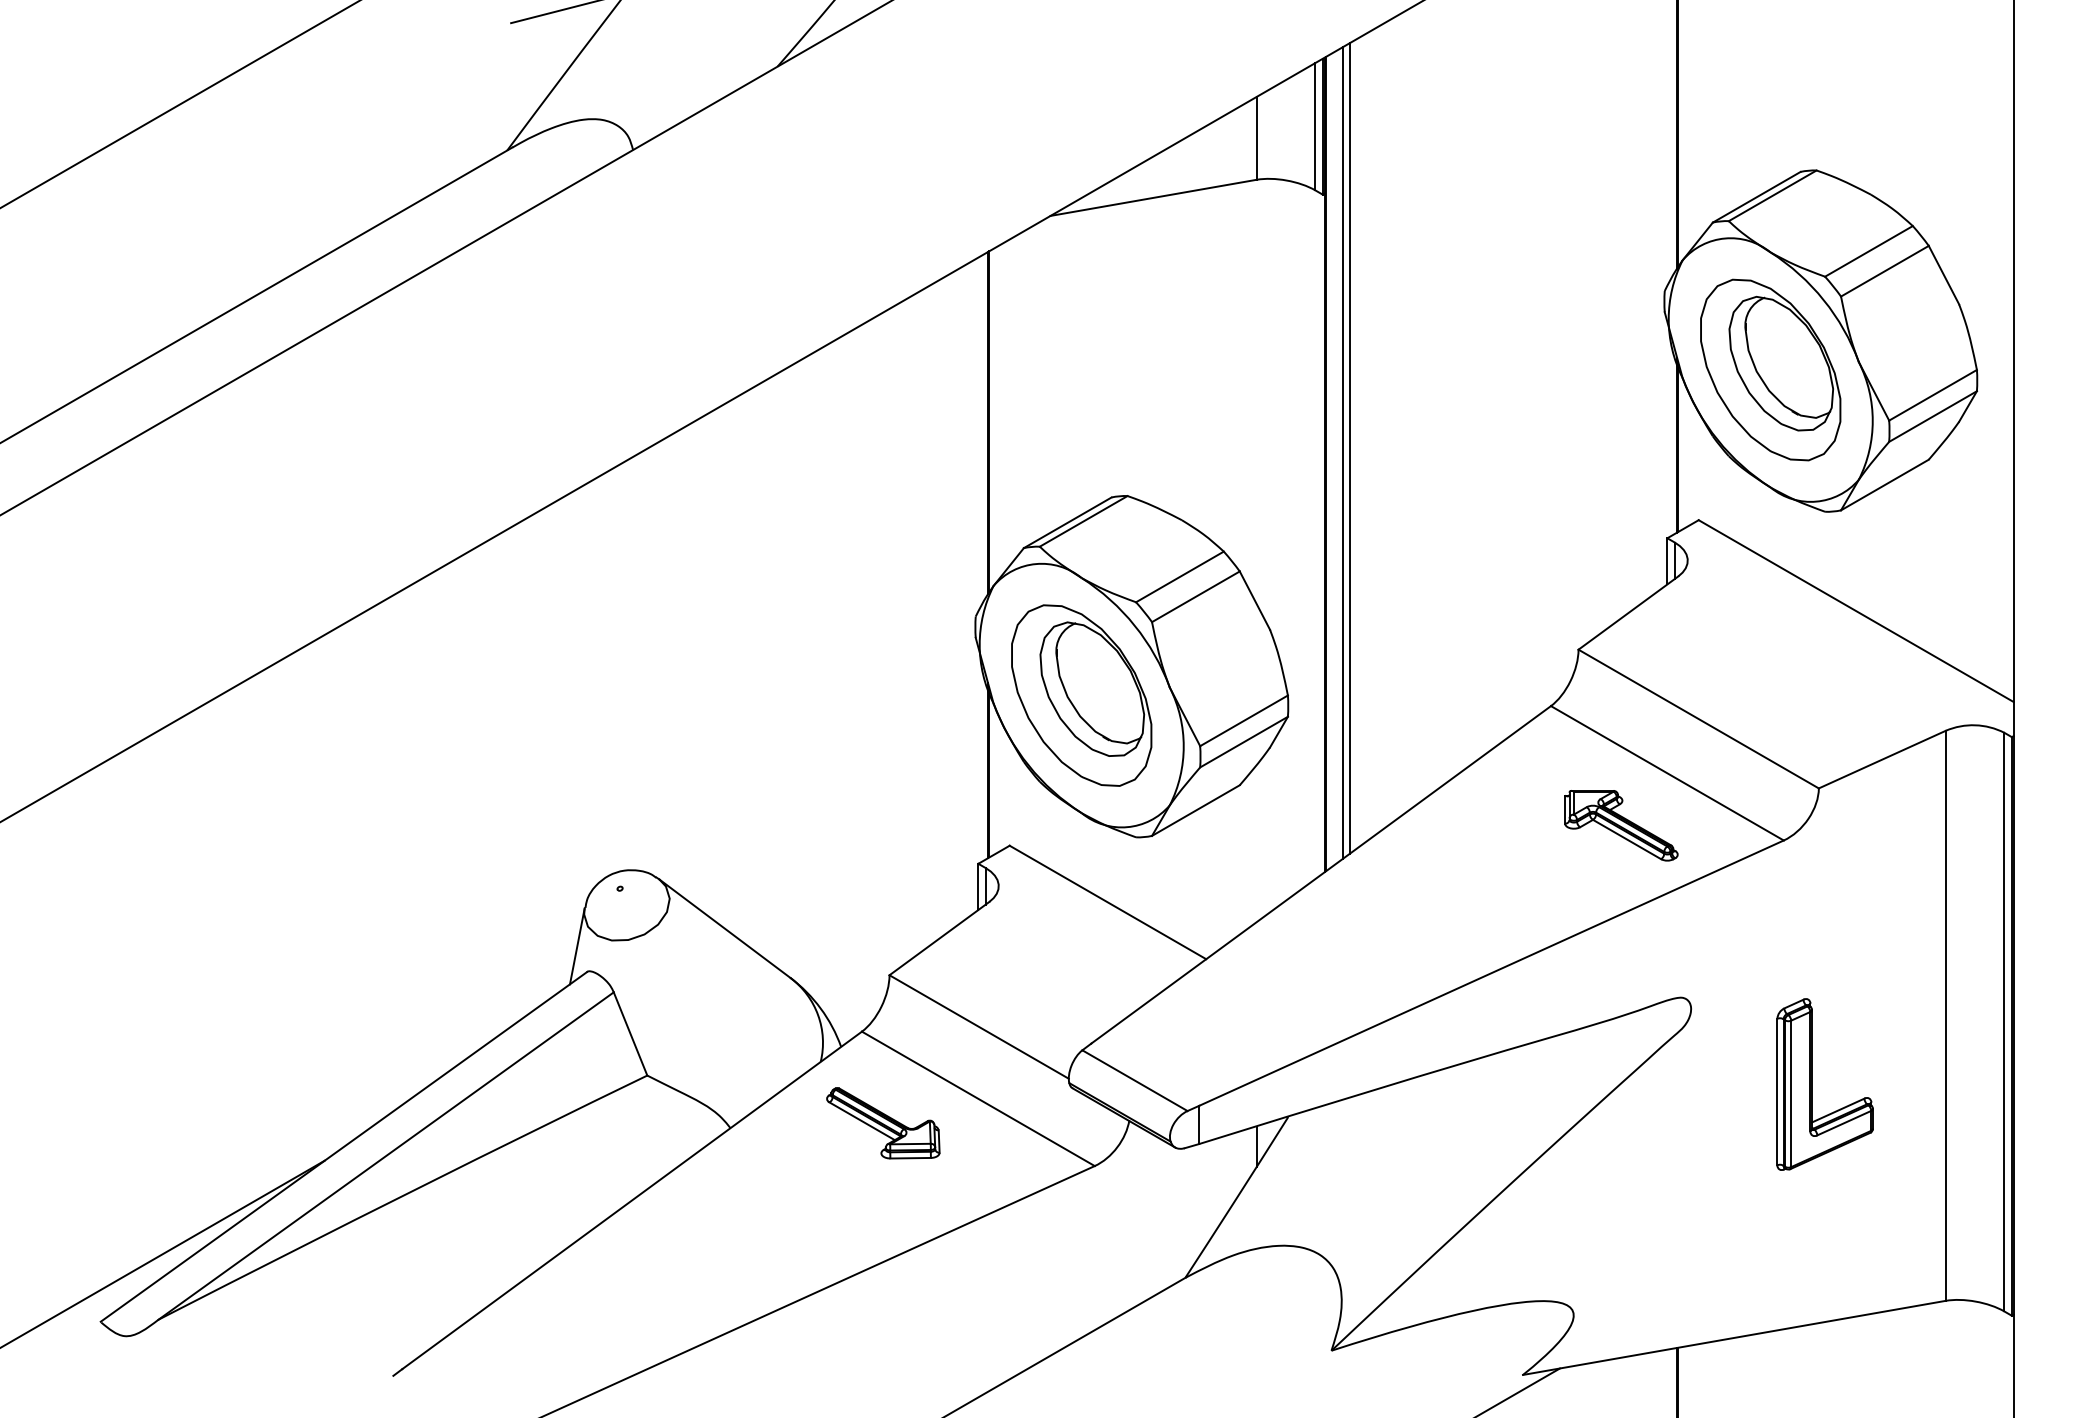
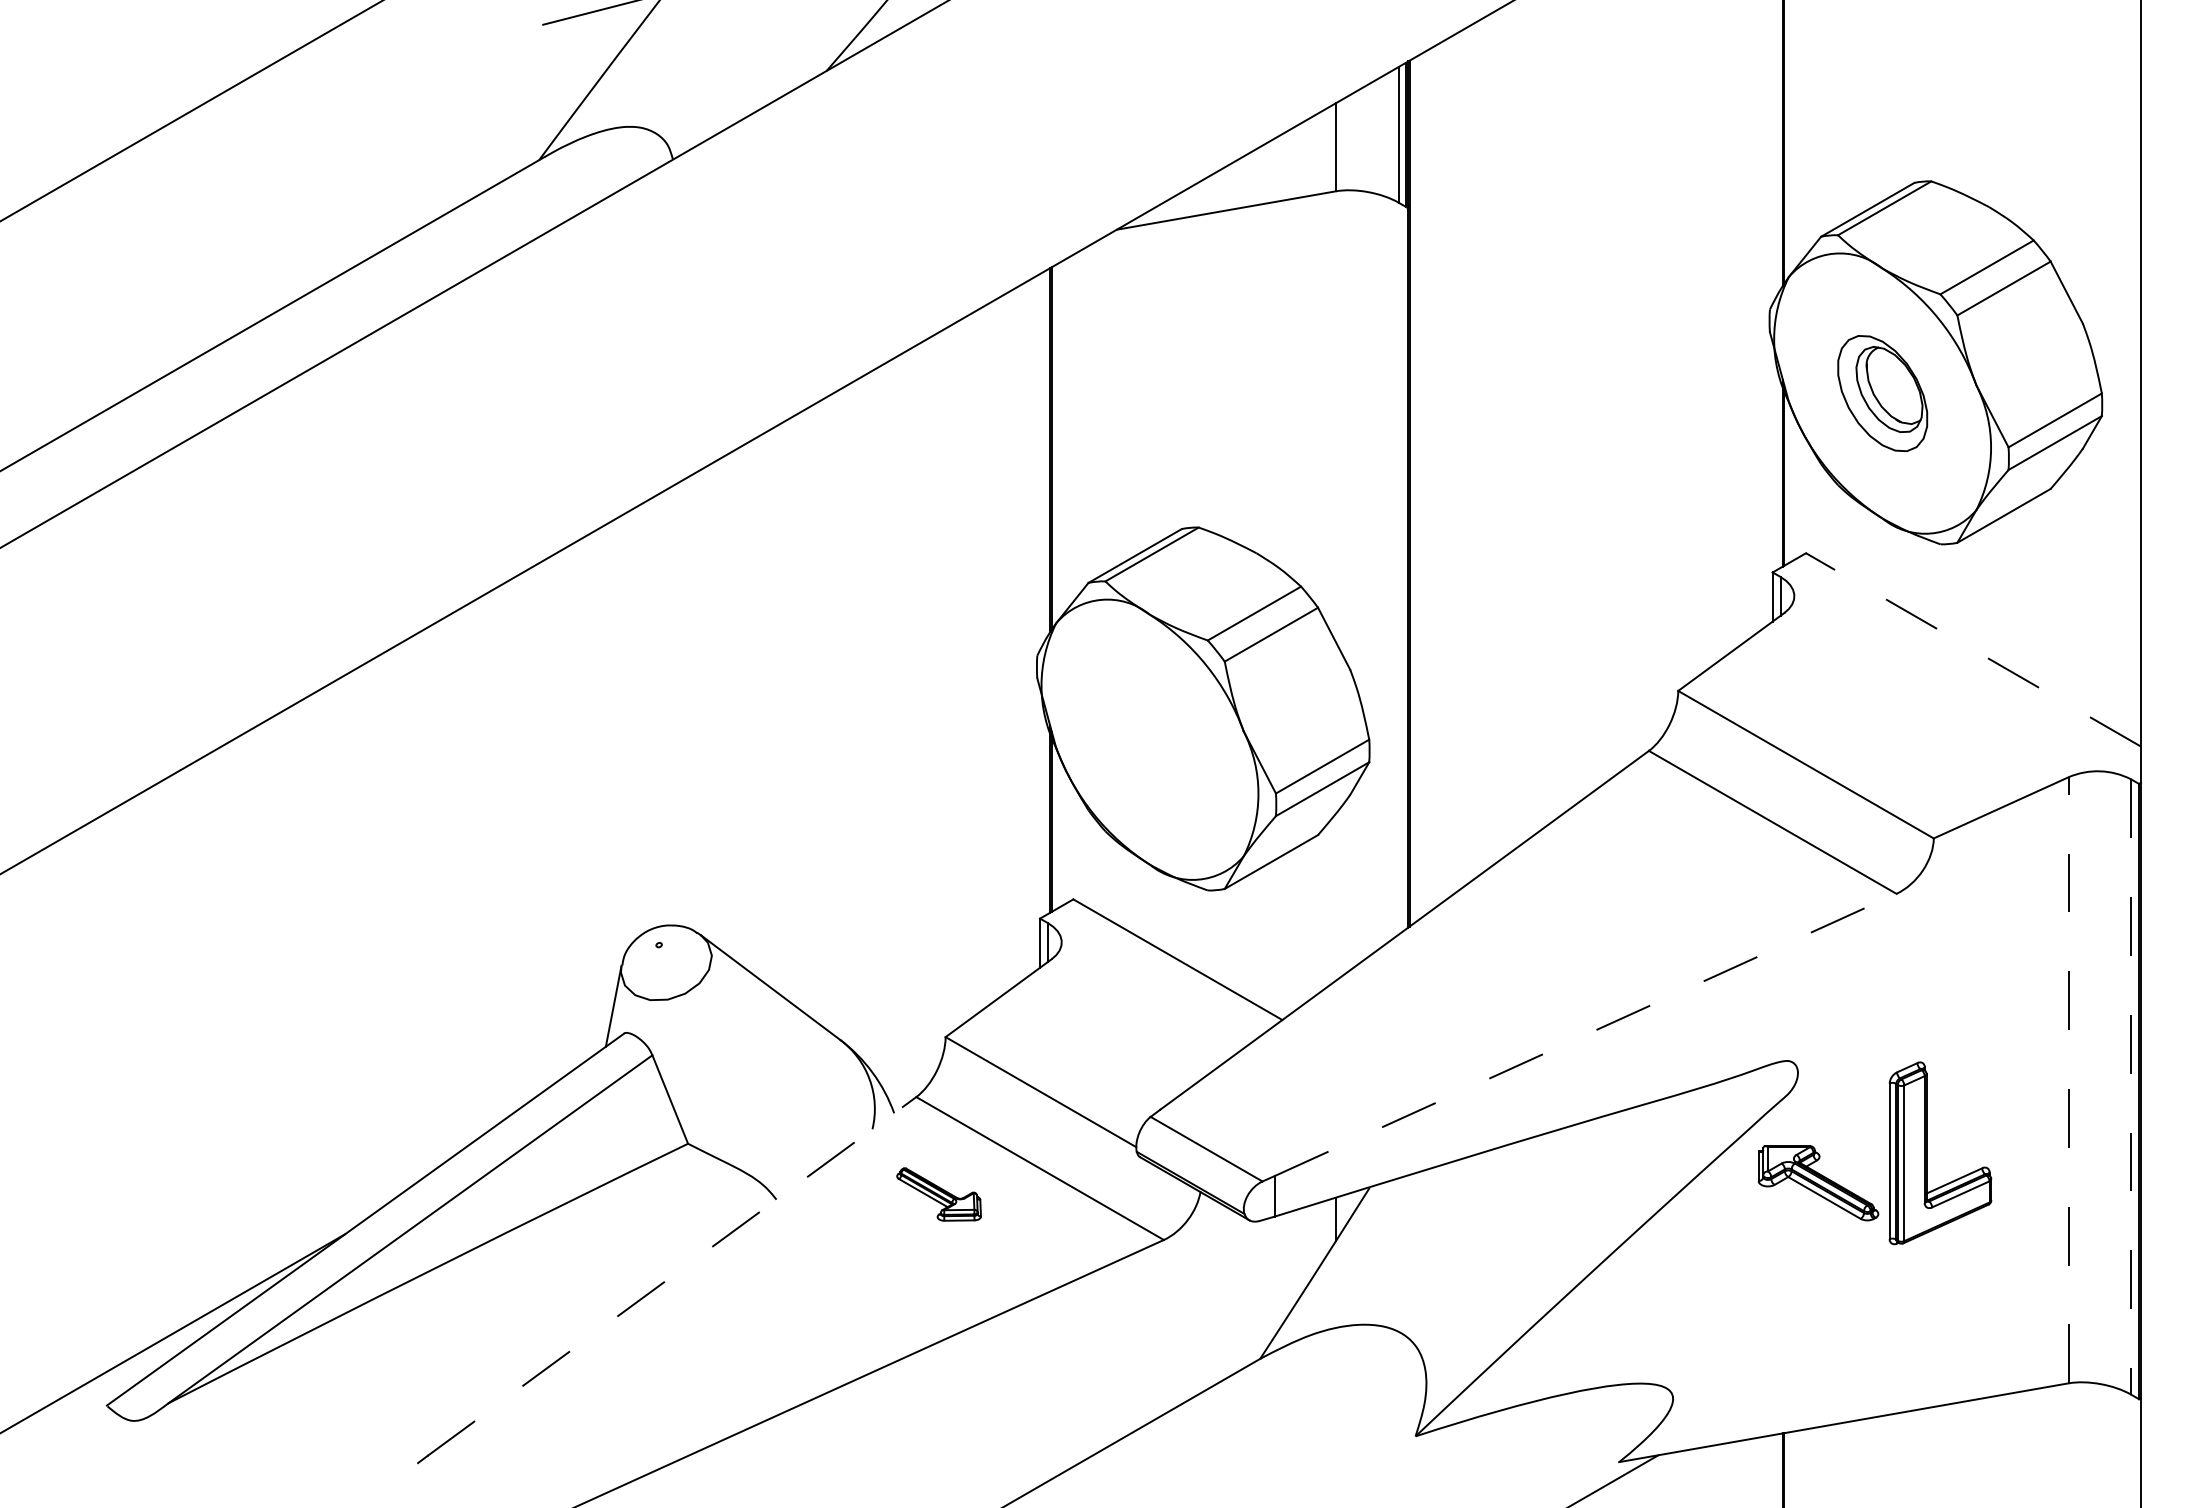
part: (1770, 369) -> (1882, 393), size x0.6
line: (1349, 448) -> (1434, 477), removed
line: (1343, 452) -> (1428, 481), removed
line: (1856, 611) -> (1973, 650), solid -> dashed
part: (1081, 695) -> (1149, 739), removed
part: (1621, 825) -> (1818, 1183), moved
line: (1491, 973) -> (1585, 1035), solid -> dashed
line: (1945, 1015) -> (2068, 1079), solid -> dashed
line: (2004, 1022) -> (2131, 1087), solid -> dashed
part: (883, 1123) -> (939, 1194), size x0.7
line: (632, 1200) -> (672, 1276), solid -> dashed

